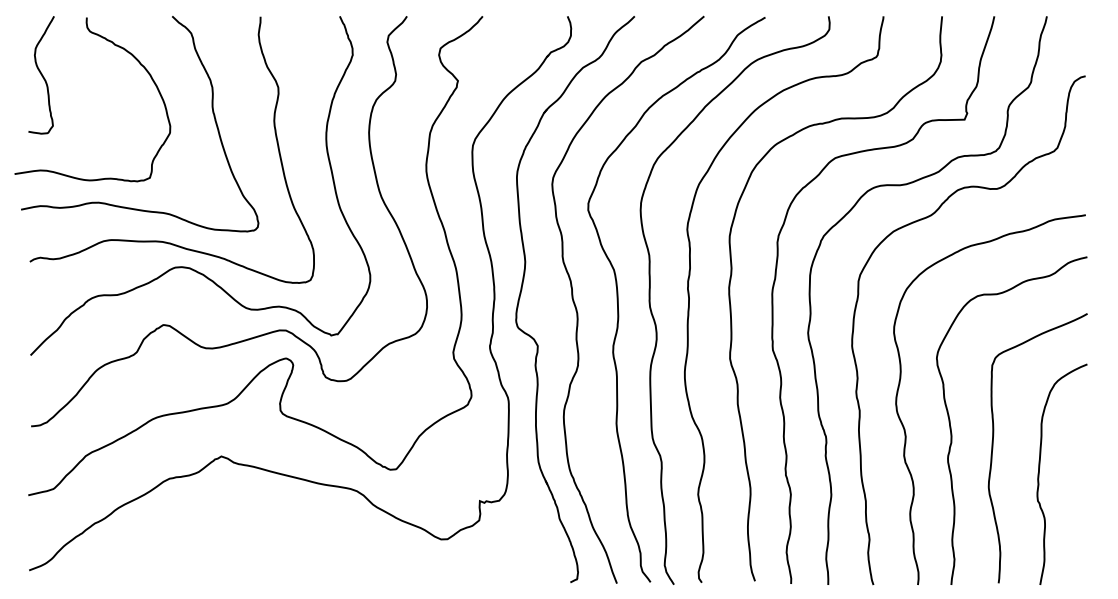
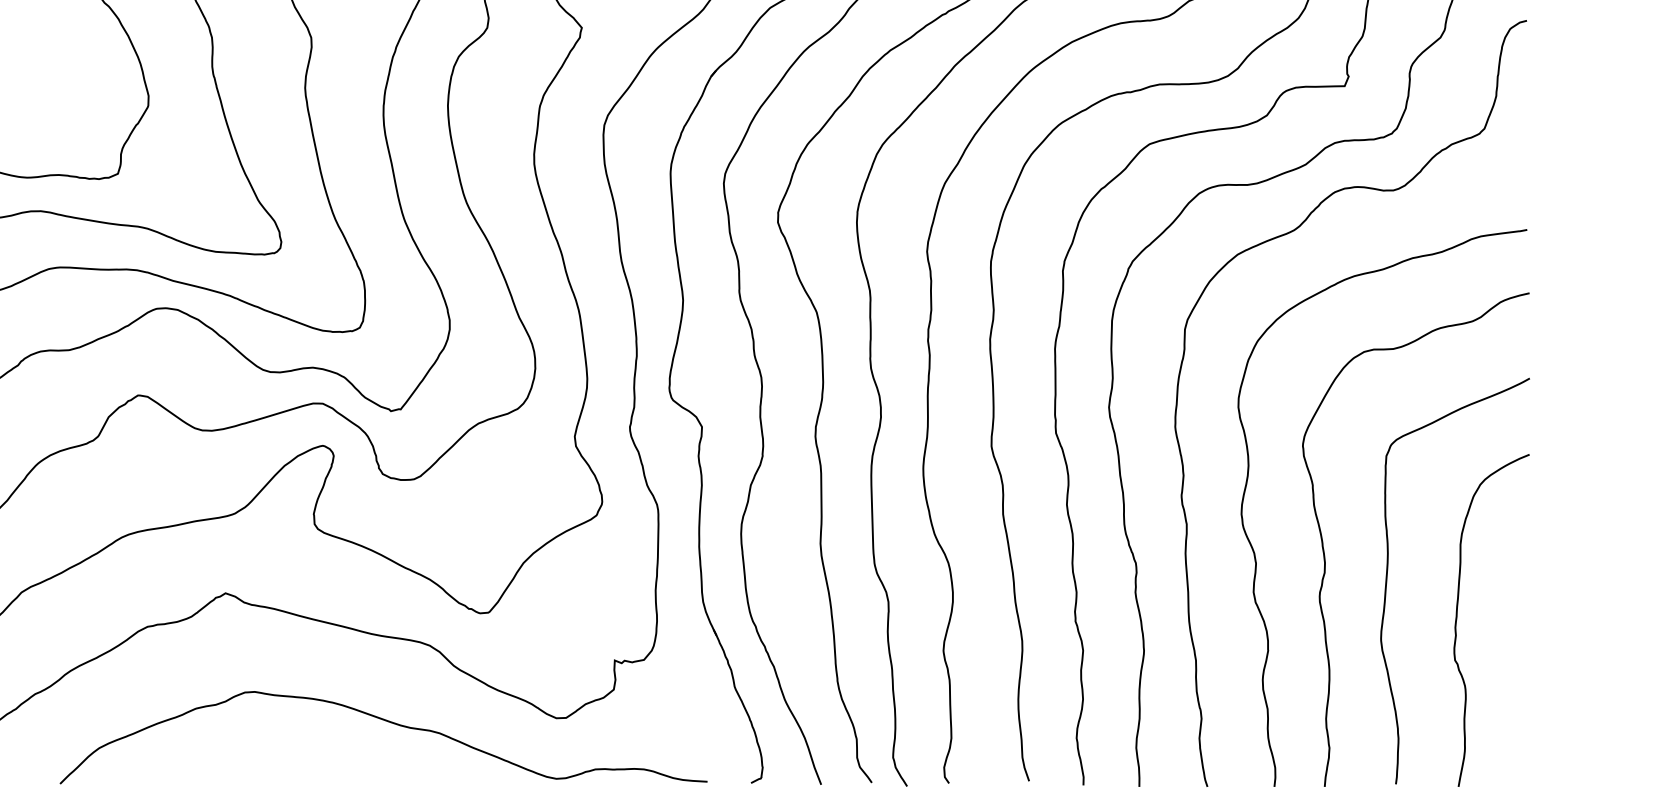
curve: (328, 542) -> (386, 722), added

